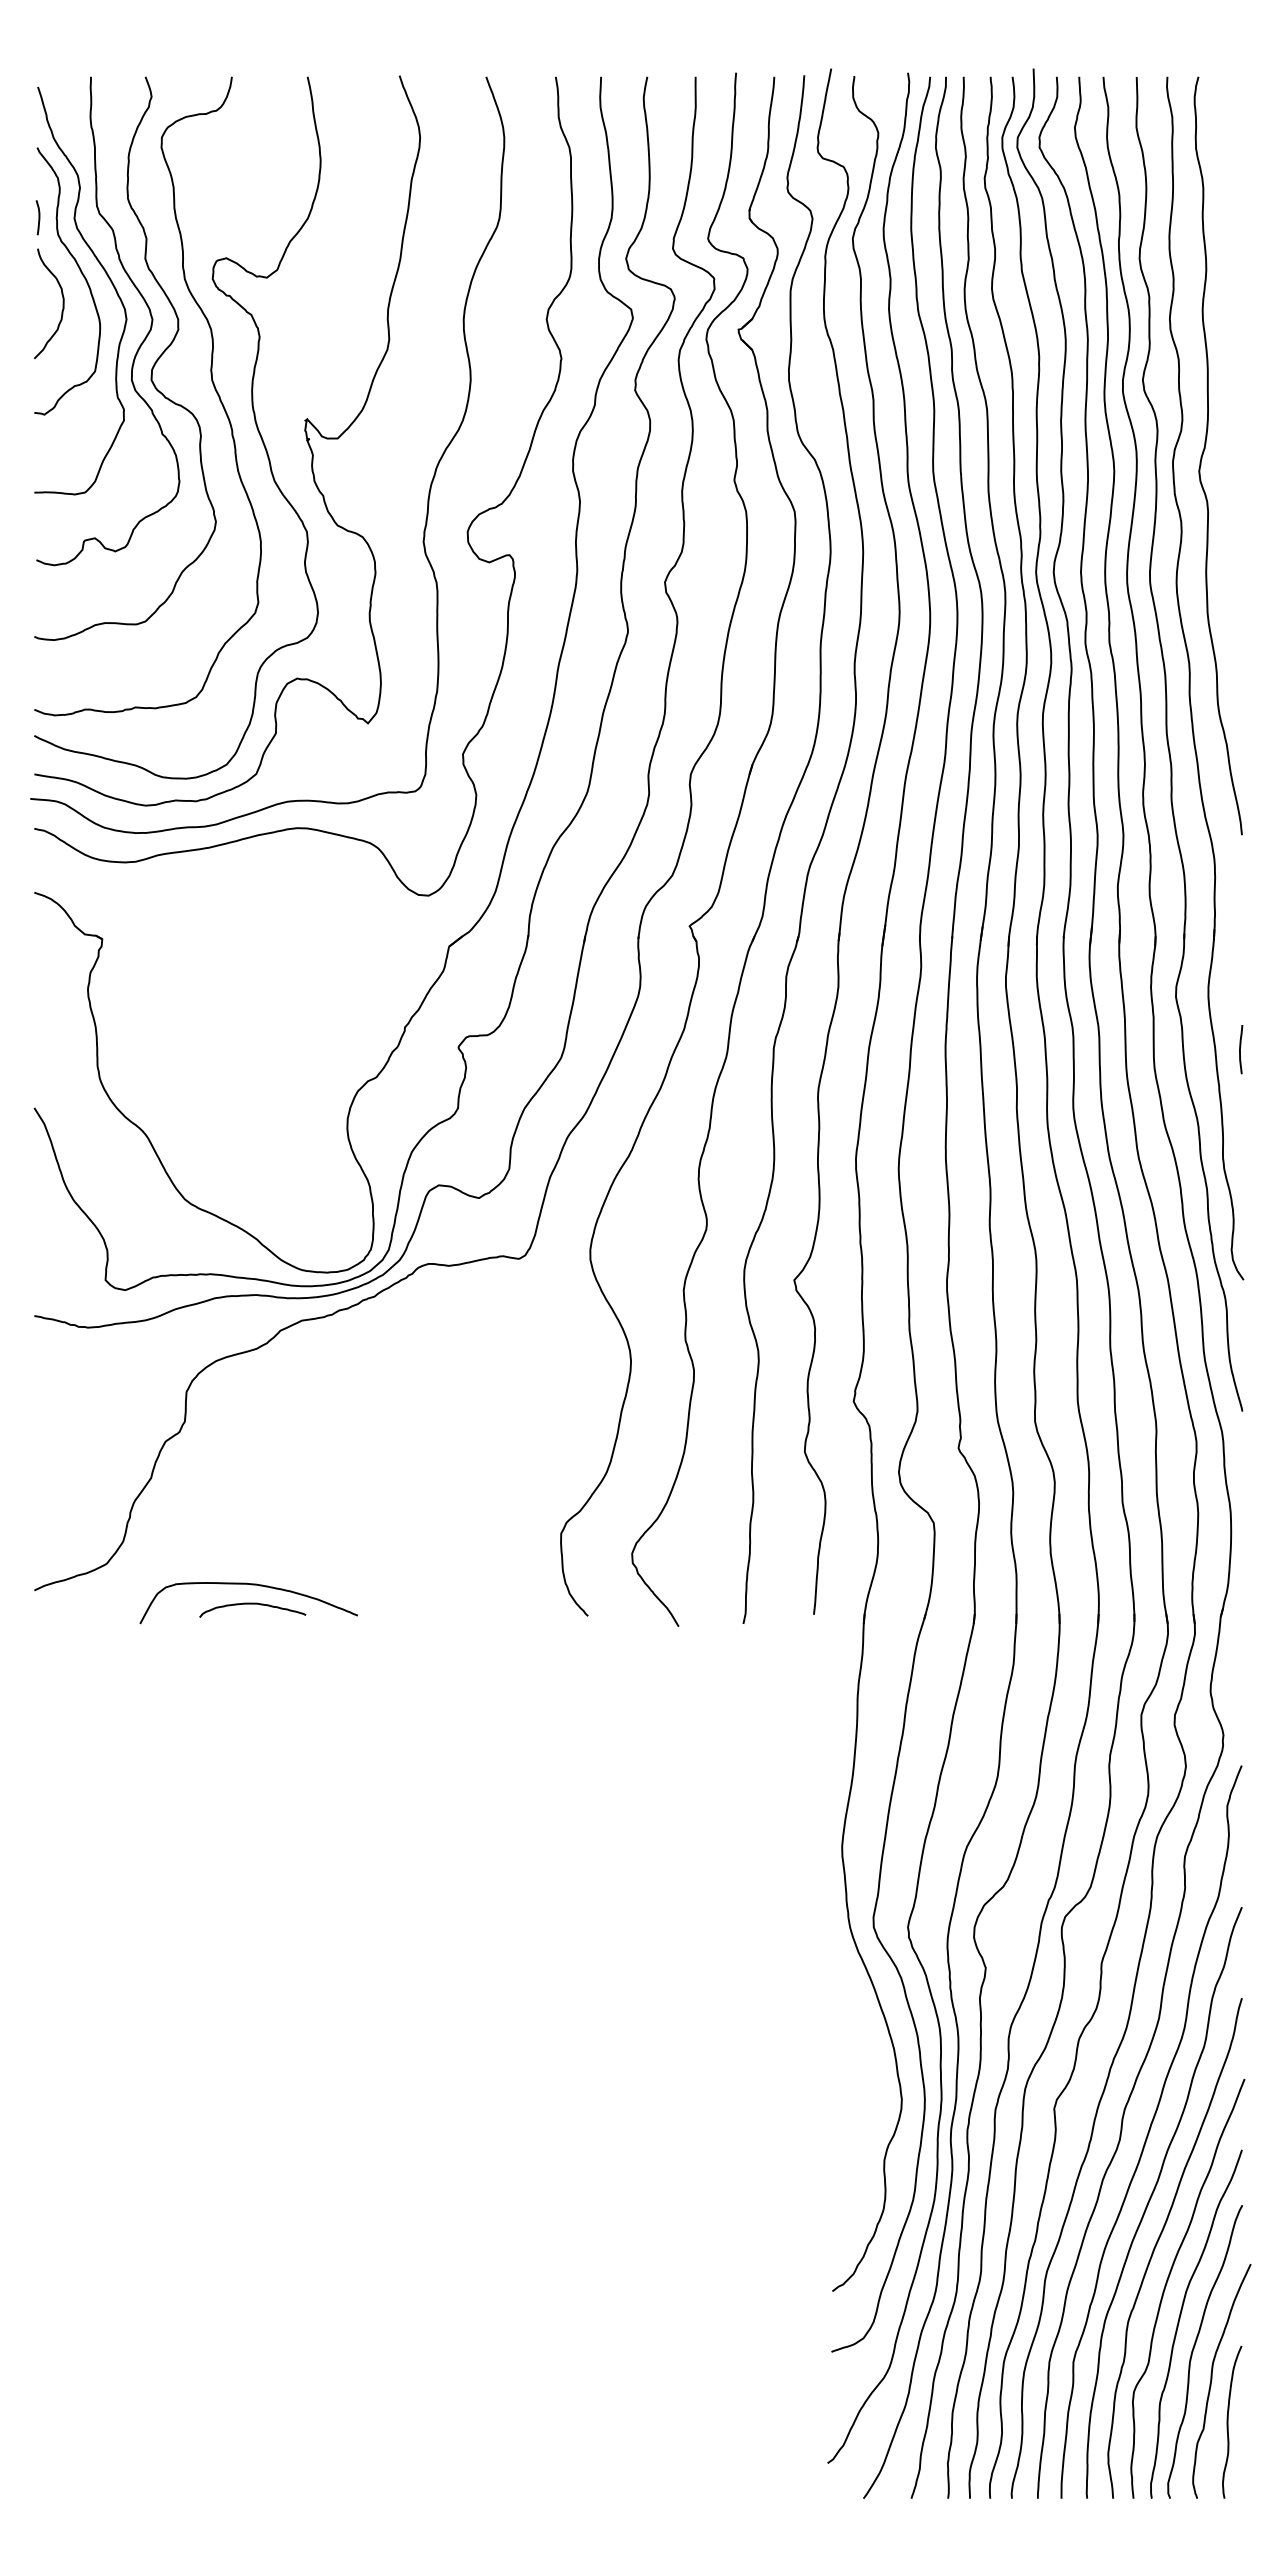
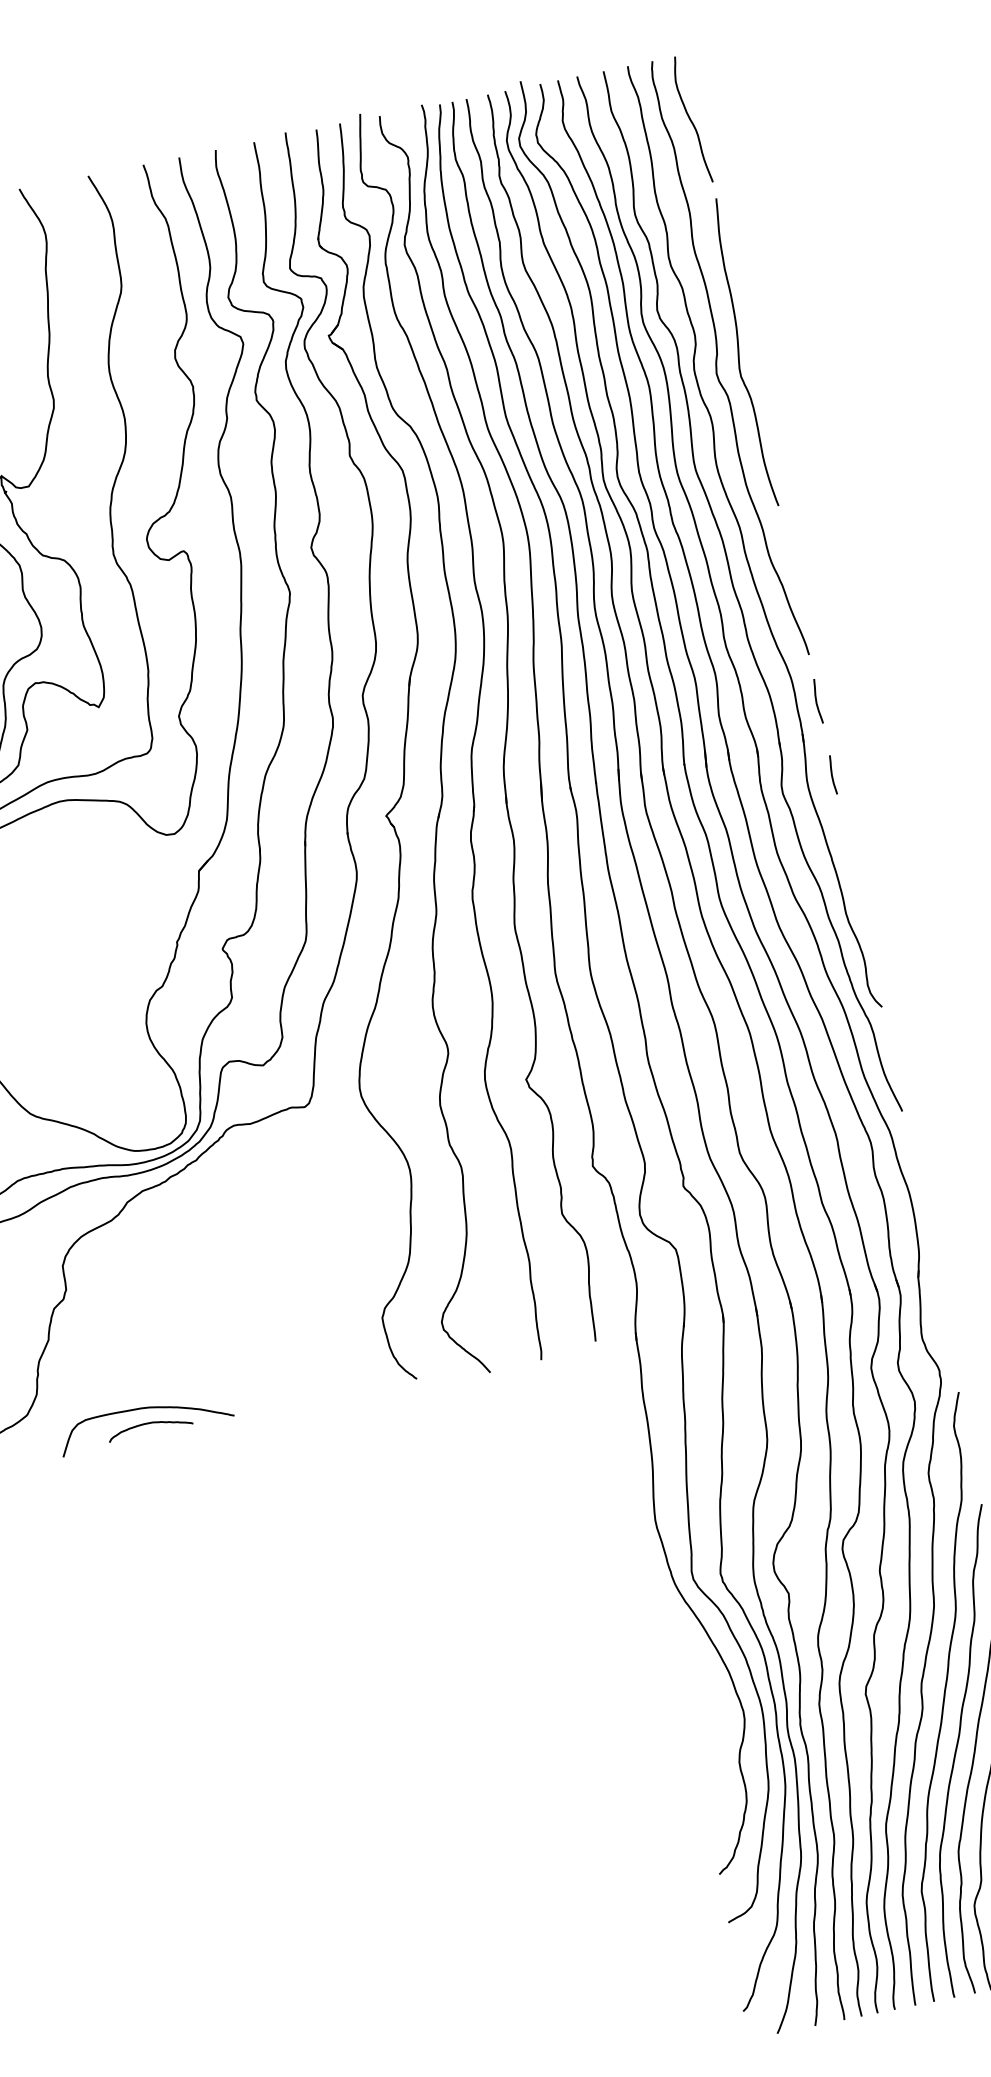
curve: (1231, 157) -> (691, 119), added
curve: (1231, 452) -> (739, 353), added
curve: (1240, 893) -> (817, 701), added
curve: (1240, 1049) -> (832, 775), moved

